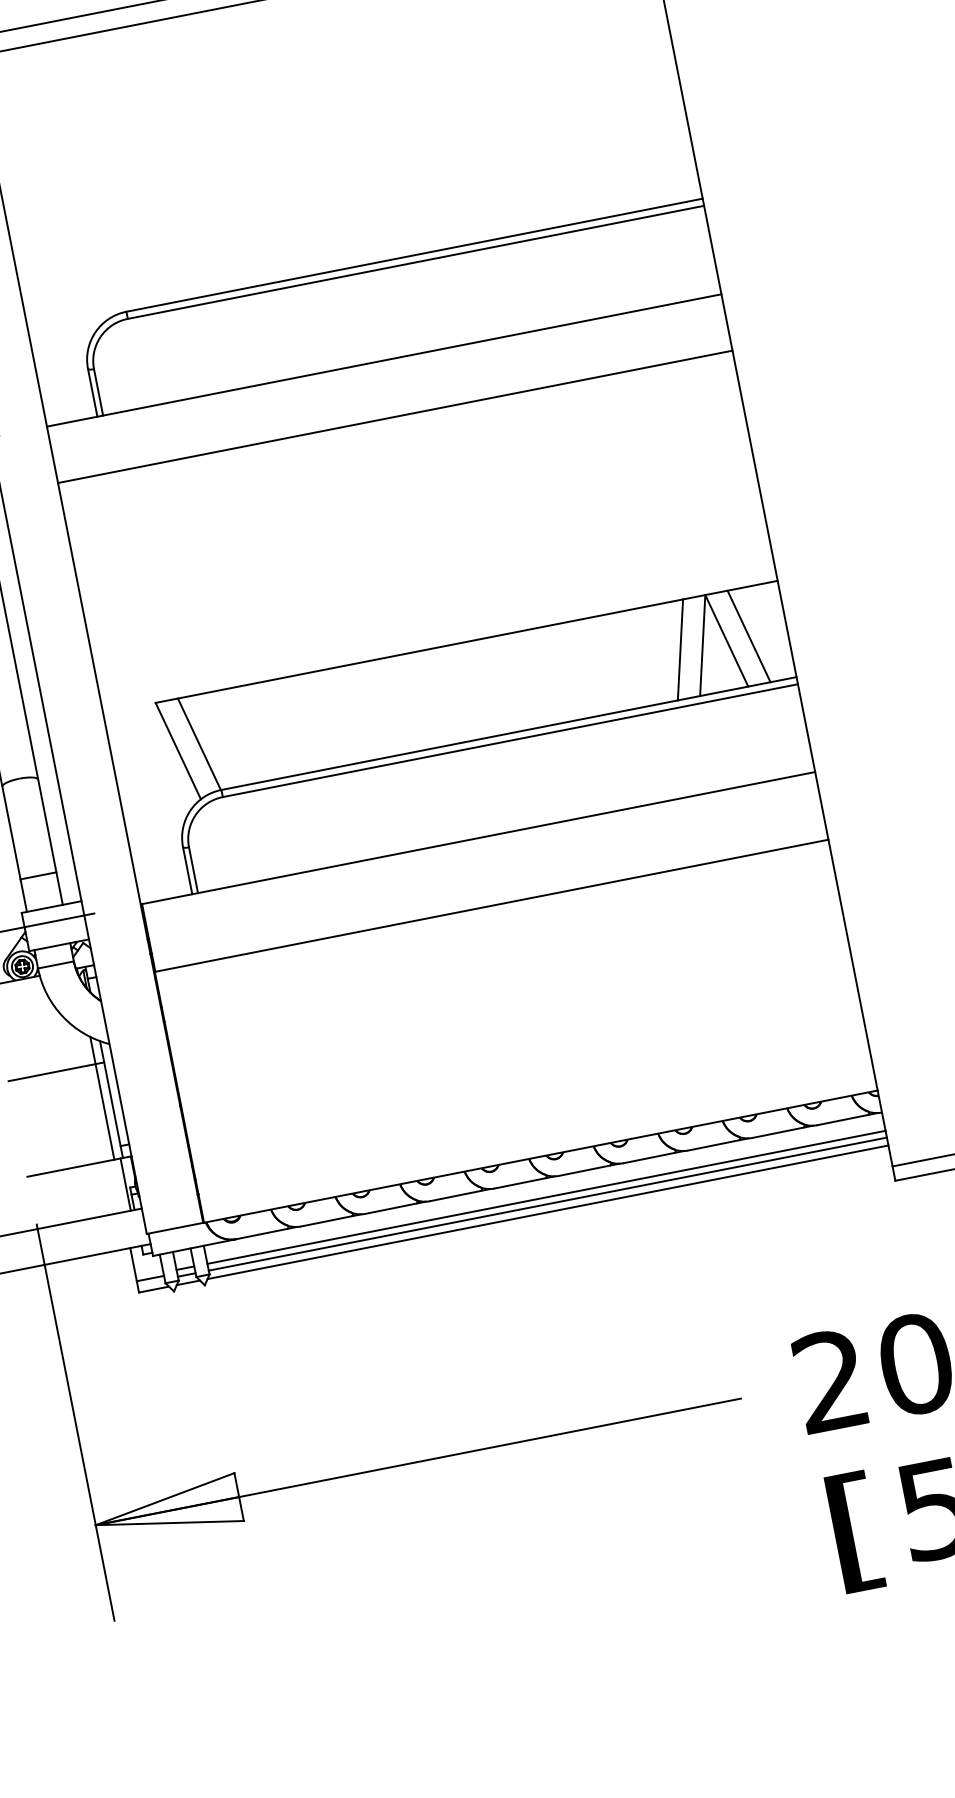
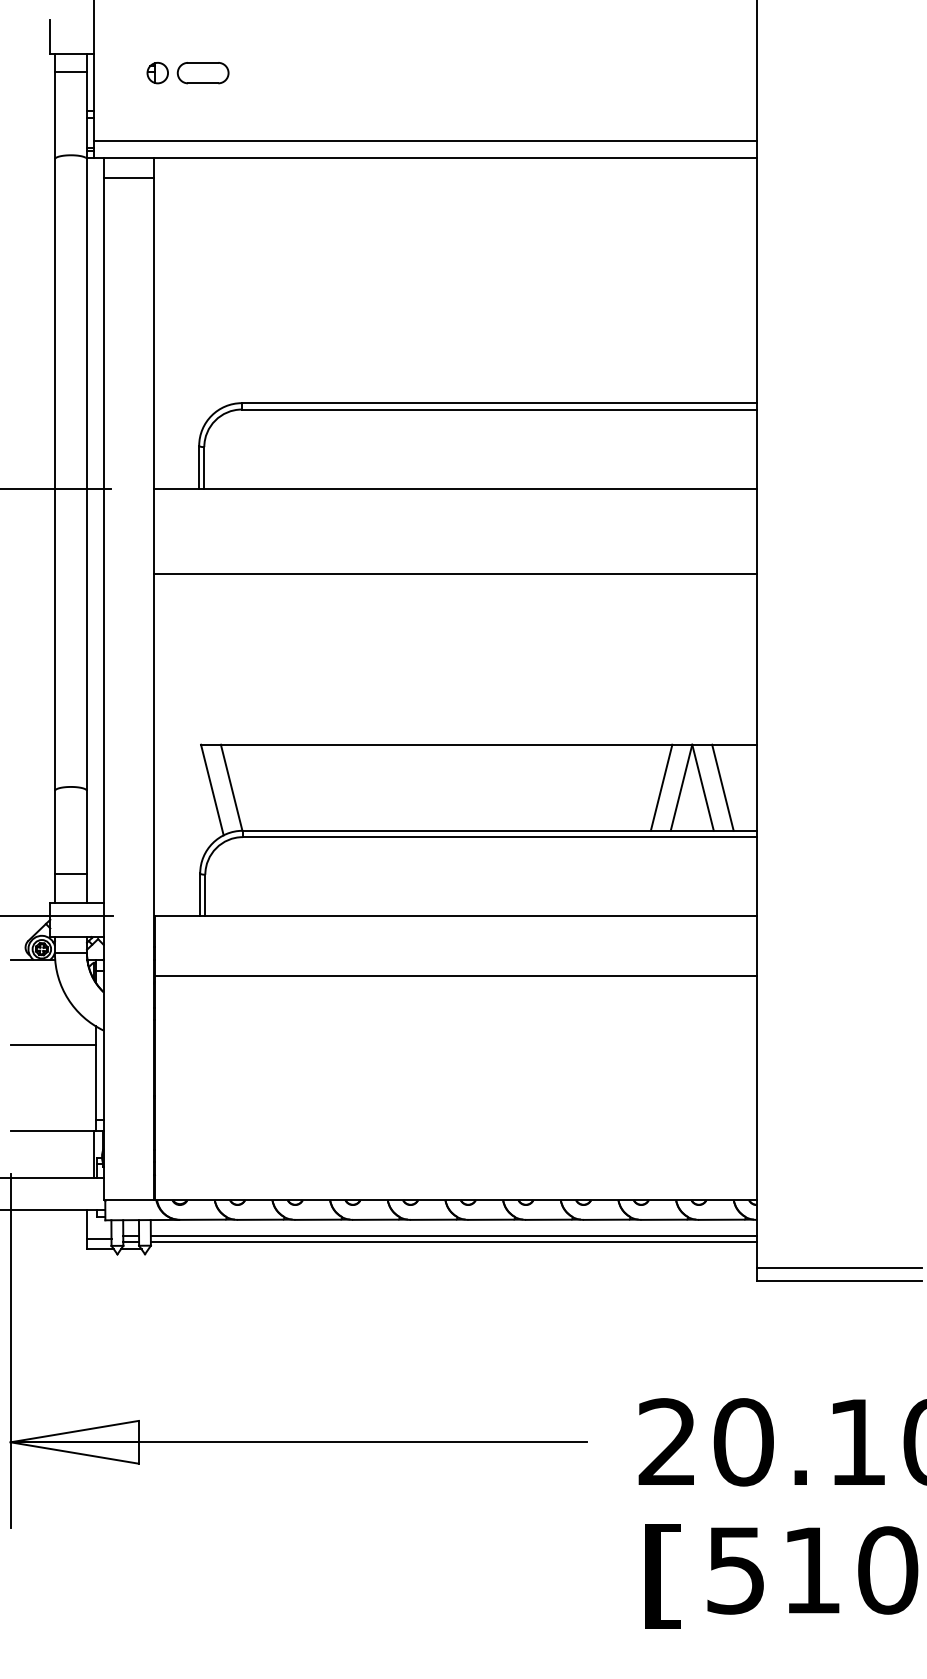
line: (395, 417) -> (455, 574), moved
line: (102, 1097) -> (88, 1075), removed
line: (547, 1212) -> (452, 1249), removed

